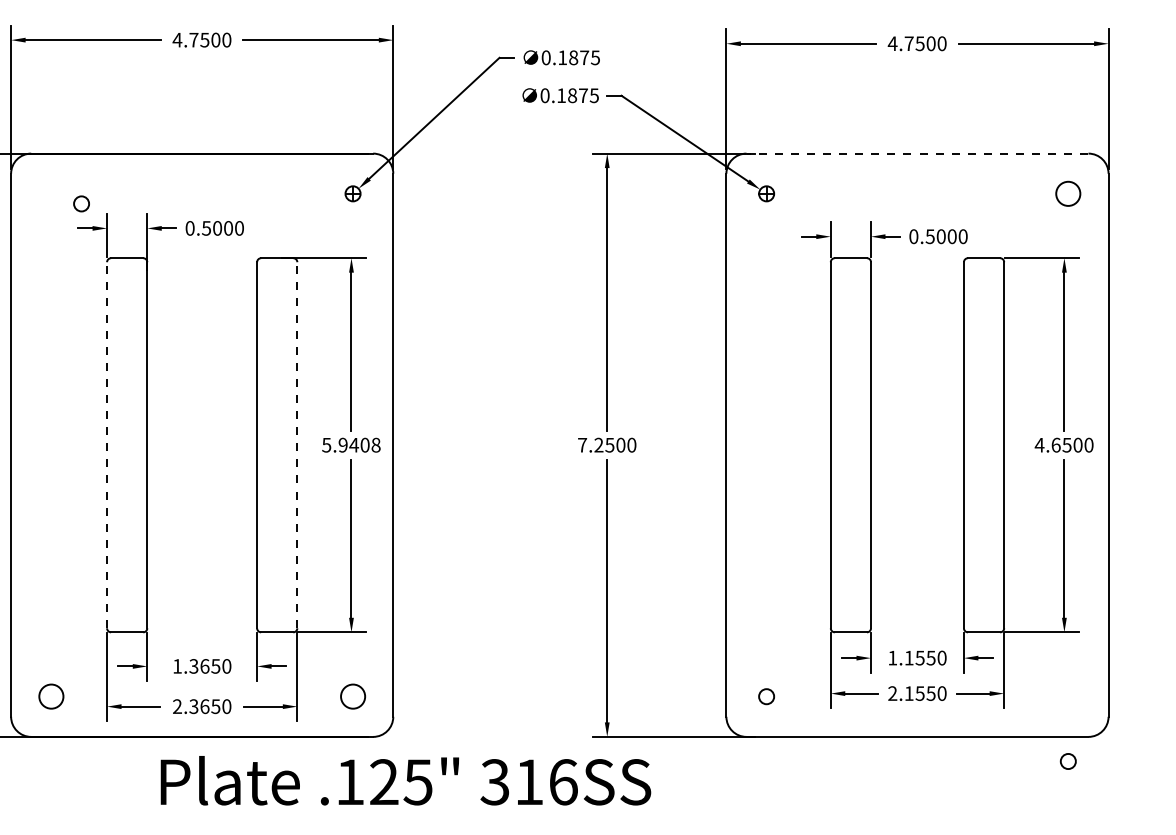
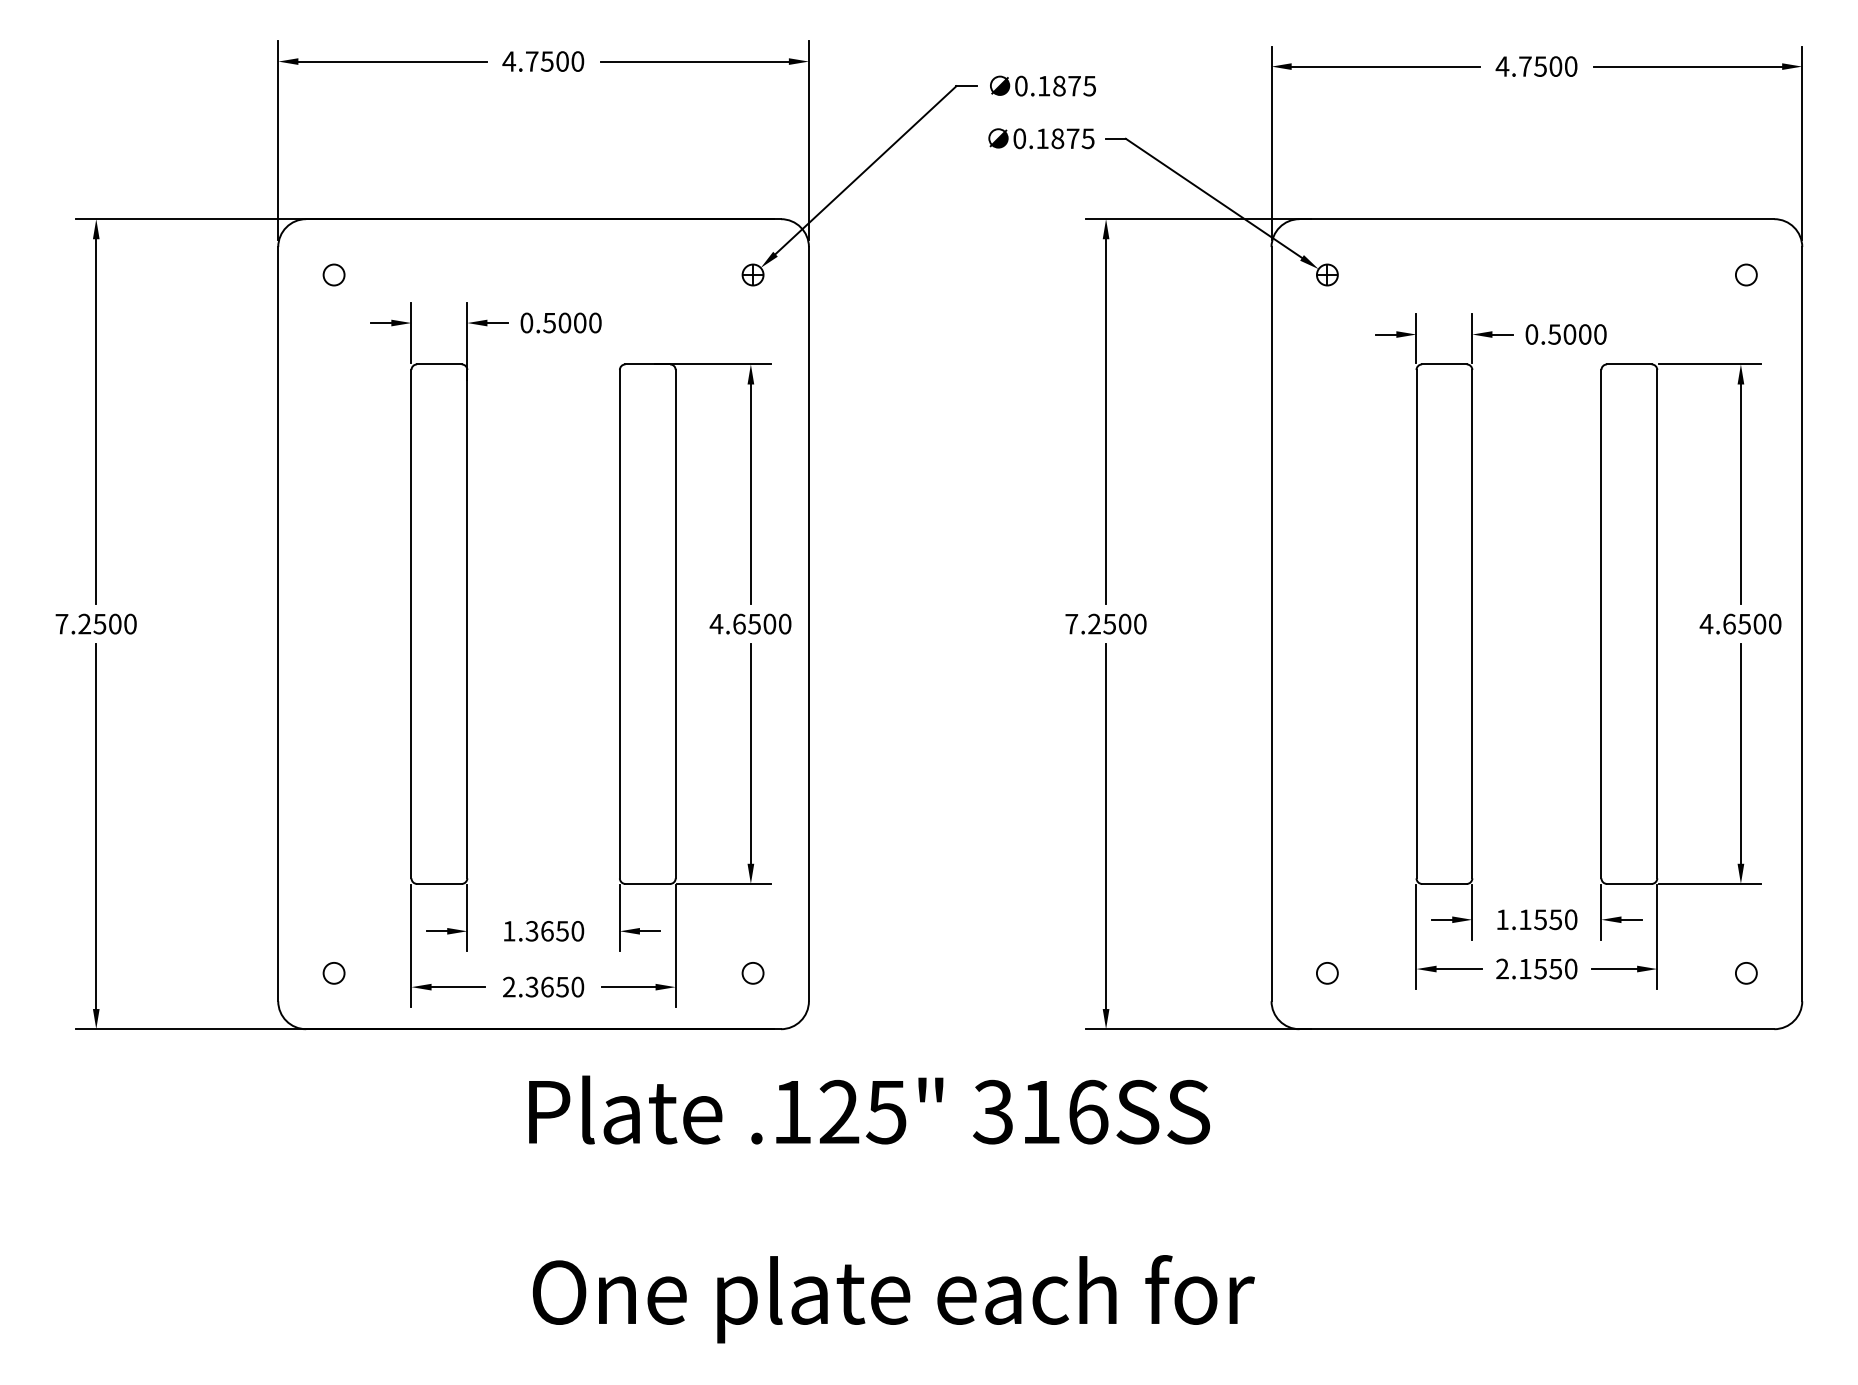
line: (917, 153) -> (1536, 219), dashed -> solid
circle: (1068, 193) -> (1746, 274), size x0.62
circle: (81, 203) -> (333, 274), moved
line: (107, 444) -> (411, 623), dashed -> solid
line: (297, 444) -> (675, 623), dashed -> solid
text: (351, 444) -> (750, 623), 5.9408 -> 4.6500
circle: (50, 696) -> (333, 973), size x0.62
circle: (352, 696) -> (752, 973), size x0.62
circle: (1068, 761) -> (1746, 973), moved
text: (405, 780) -> (869, 1109), moved

